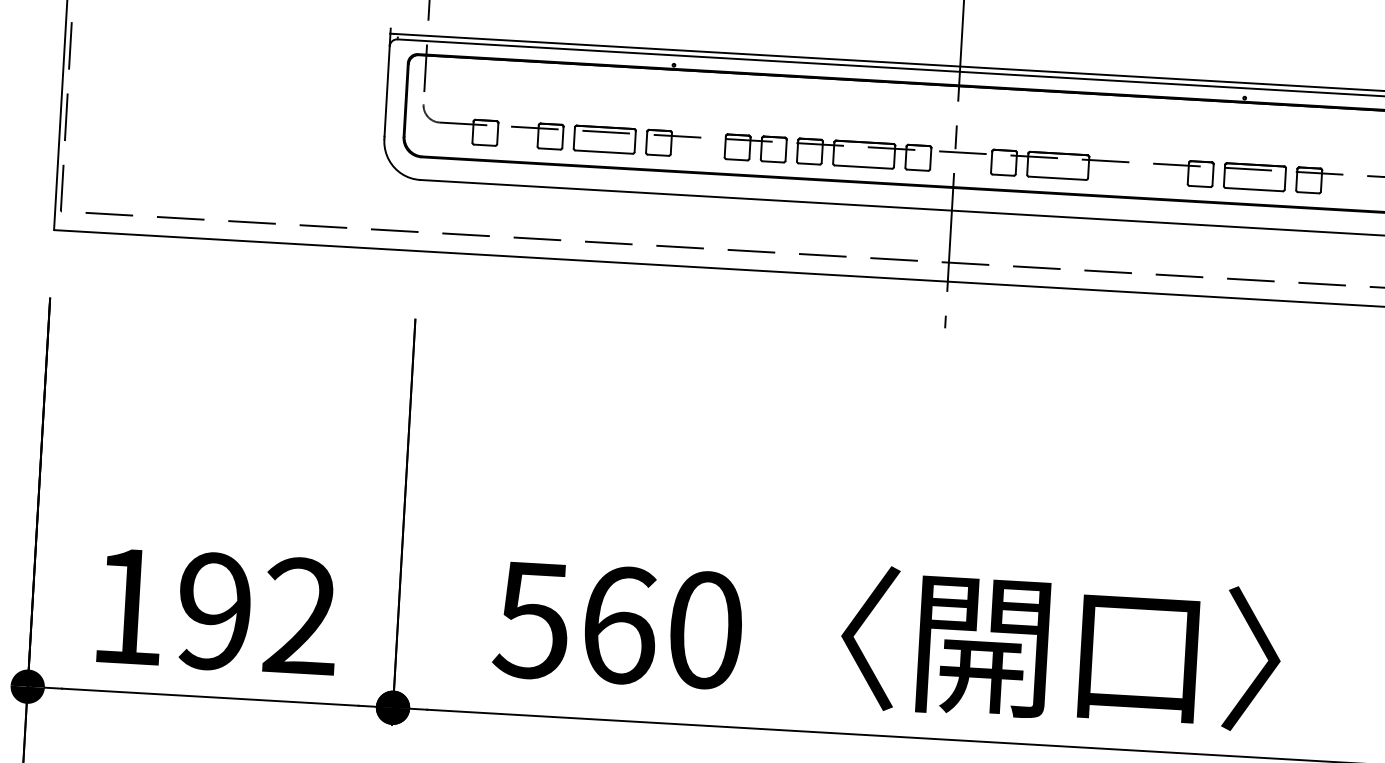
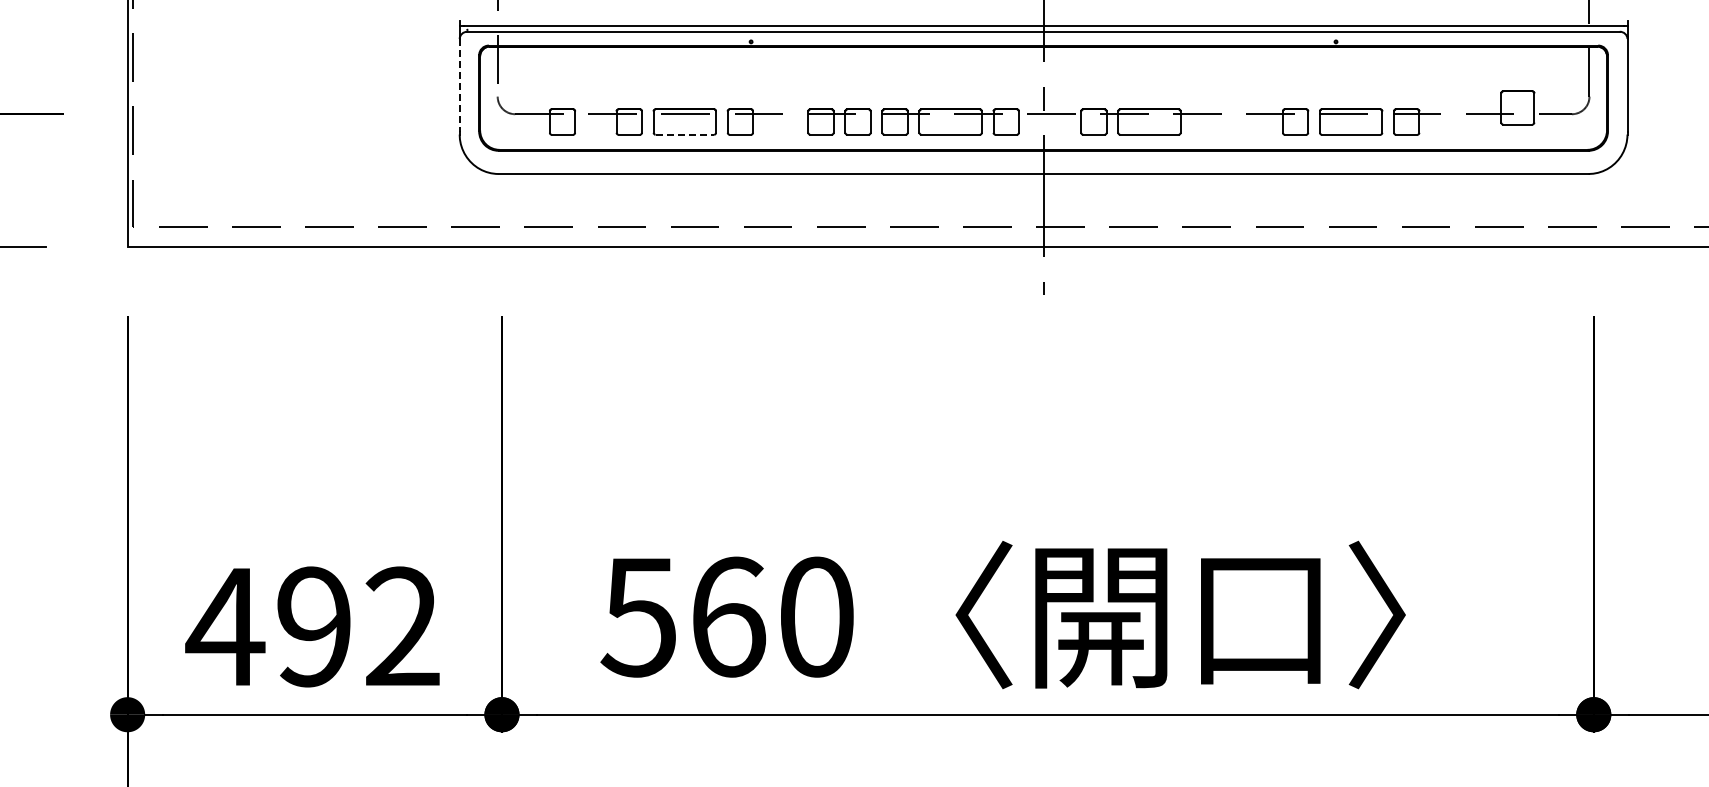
line: (386, 91) -> (459, 85), solid -> dashed
line: (604, 151) -> (685, 134), solid -> dashed
text: (128, 606) -> (225, 626), 192 -> 492

